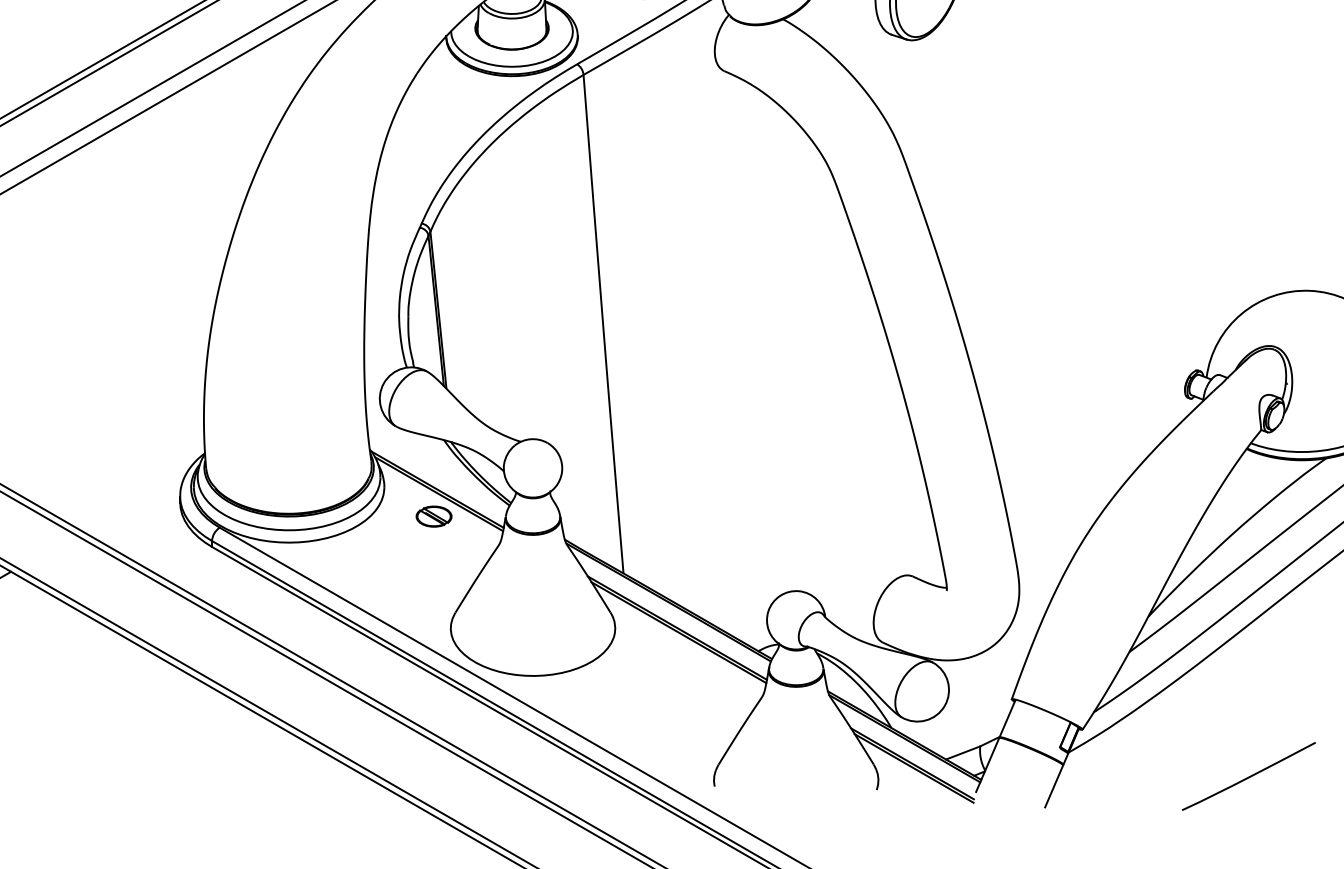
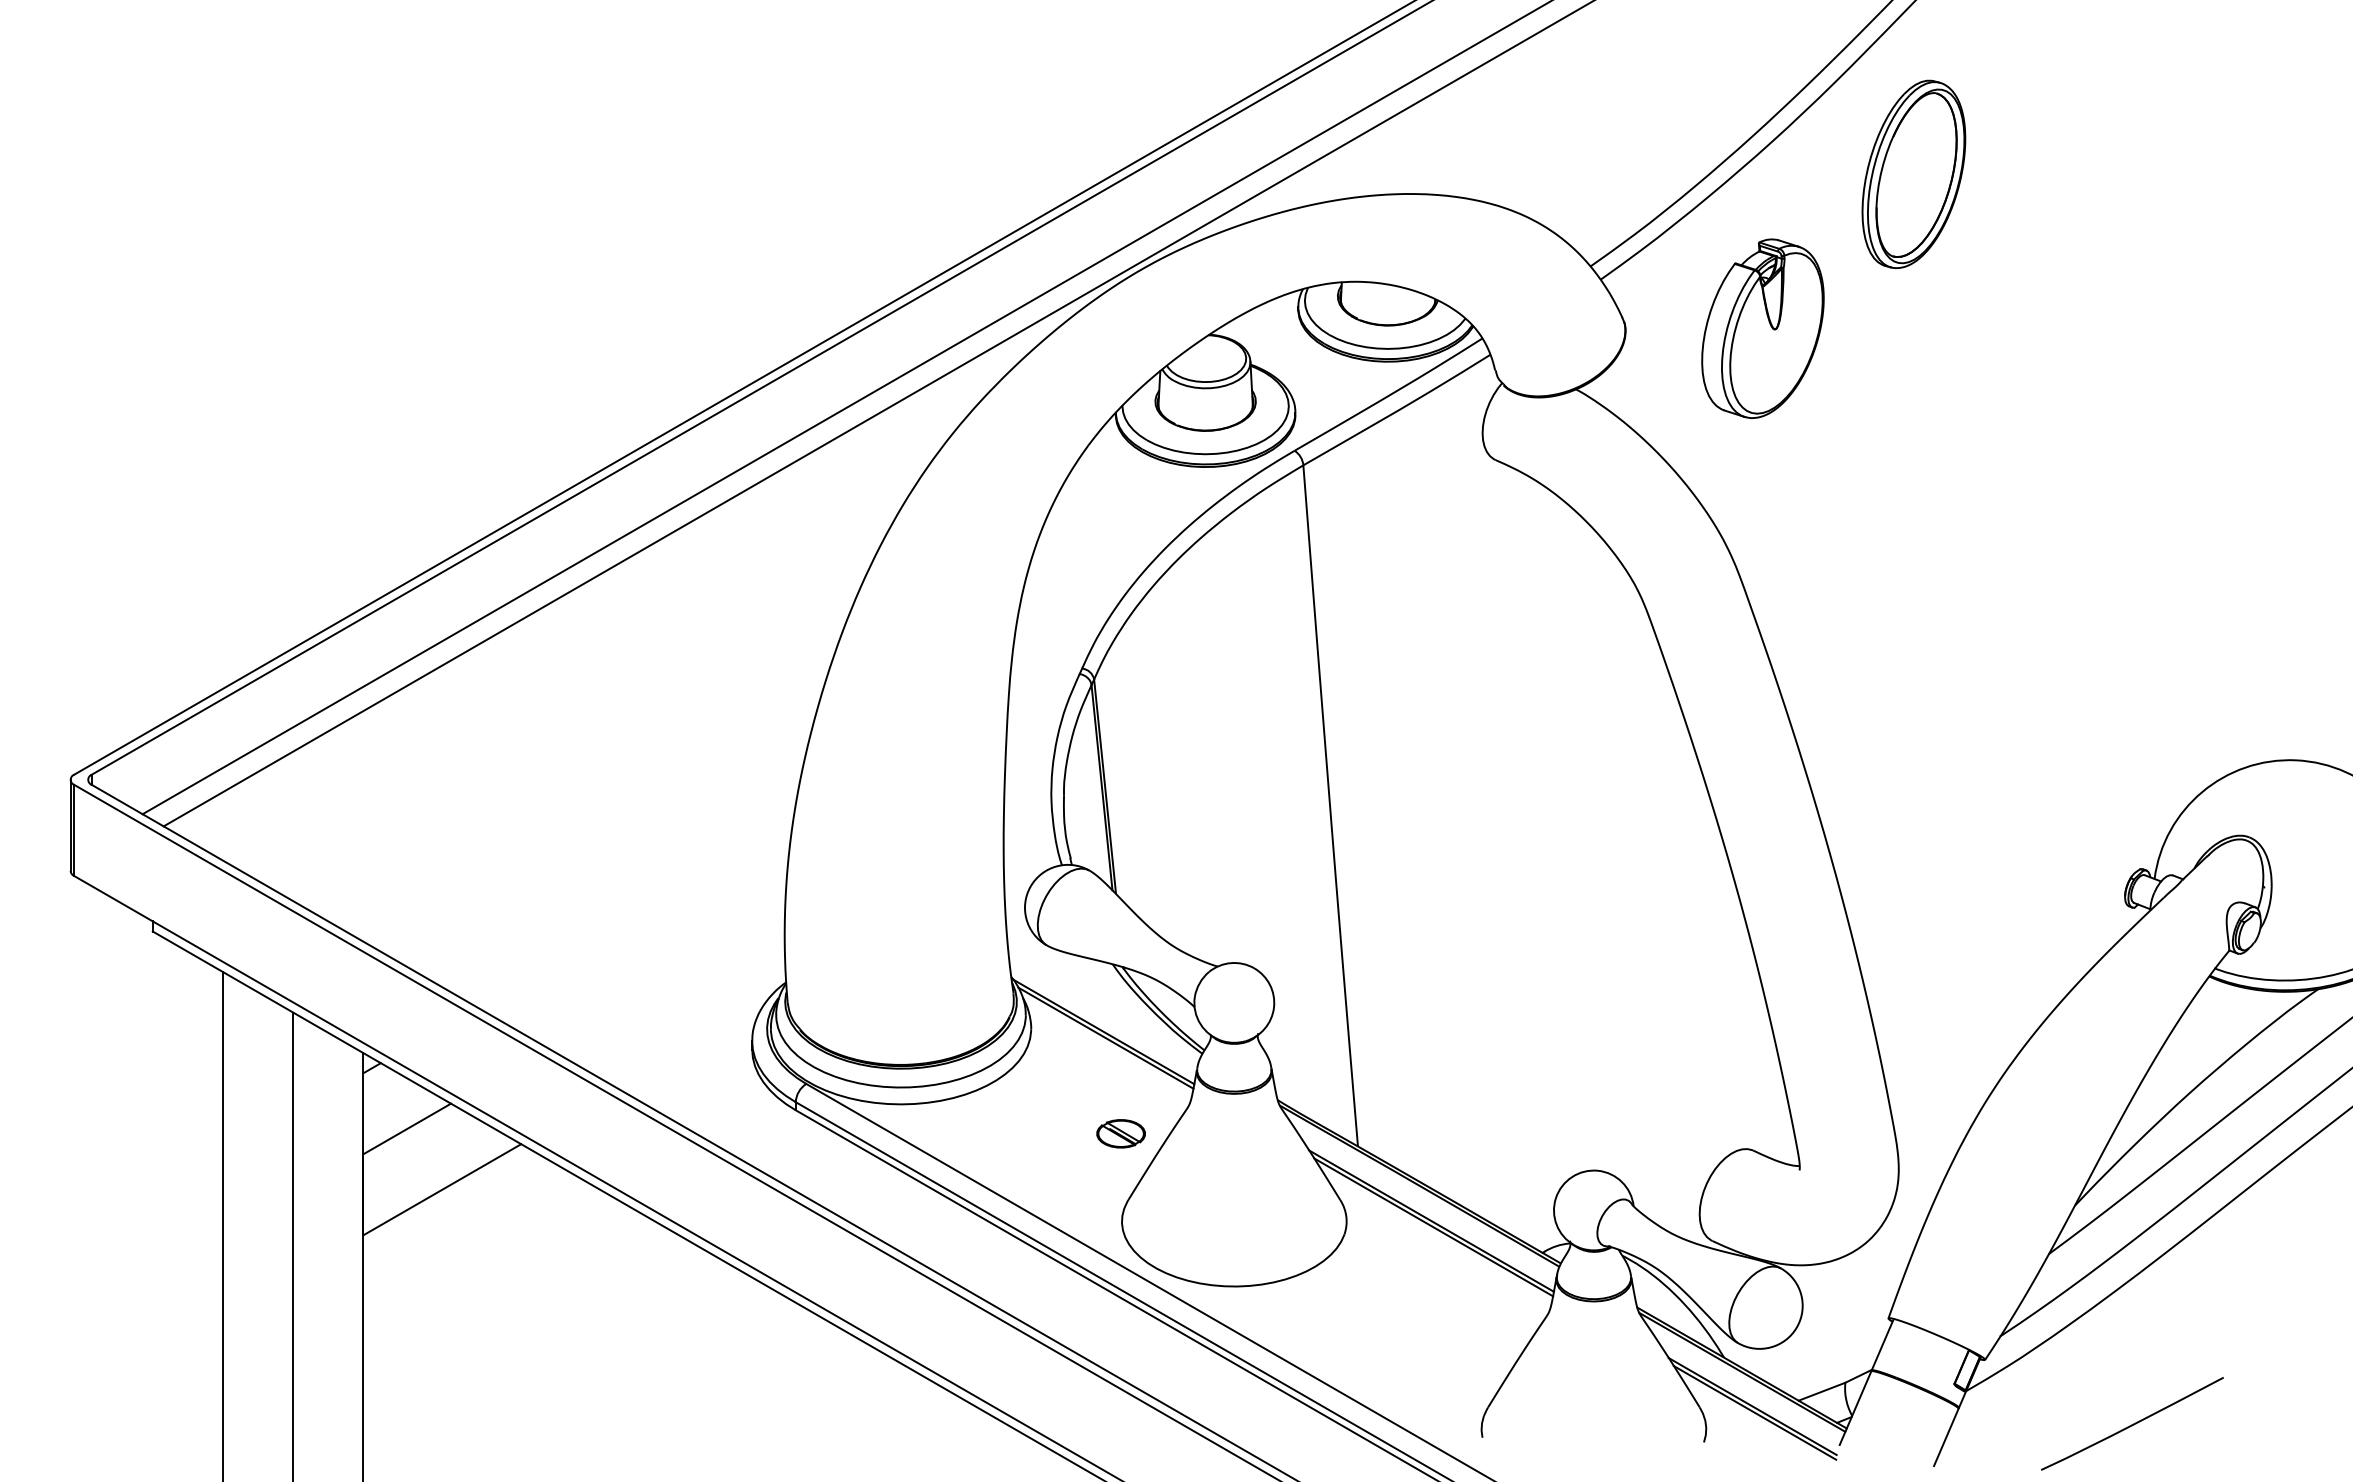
part: (433, 516) -> (1120, 1133), moved
curve: (1249, 776) -> (2133, 1423), moved

